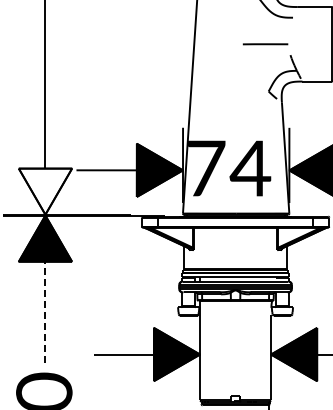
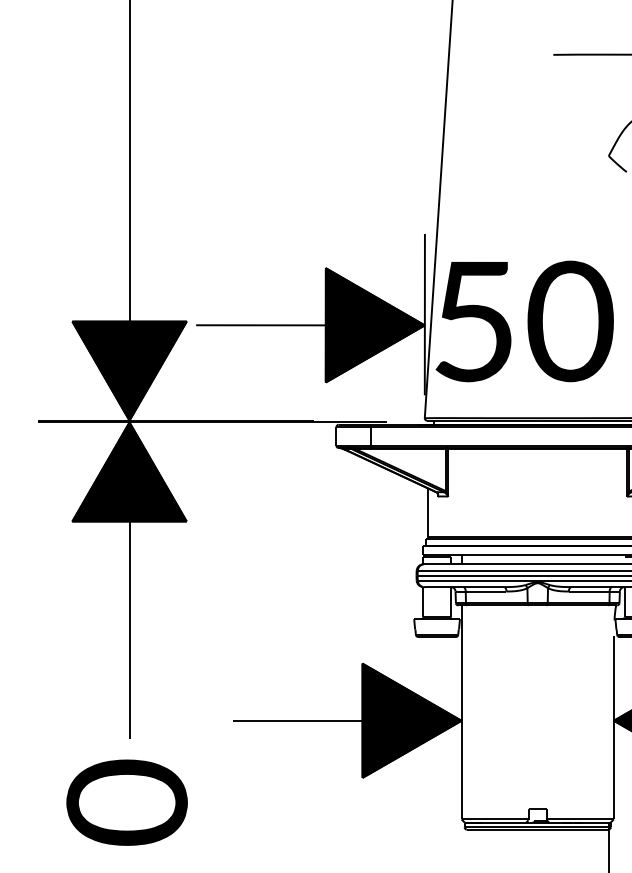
text: (229, 168) -> (524, 321), 74 -> 50
fill: (45, 191) -> (129, 370), added
line: (45, 312) -> (129, 630), dashed -> solid

